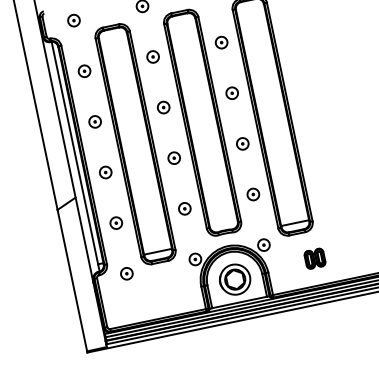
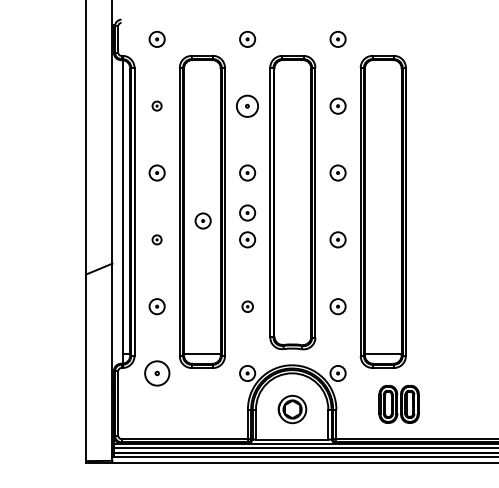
part: (152, 56) -> (247, 105), size x1.4
part: (83, 70) -> (156, 105), size x0.6
part: (169, 137) -> (247, 212), added
part: (137, 150) -> (202, 220), added
part: (105, 172) -> (156, 239), size x0.6
part: (184, 208) -> (247, 306), size x0.7
part: (314, 258) -> (398, 403), size x1.6
part: (126, 273) -> (156, 373), size x1.6
part: (235, 279) -> (292, 409), size x0.7

